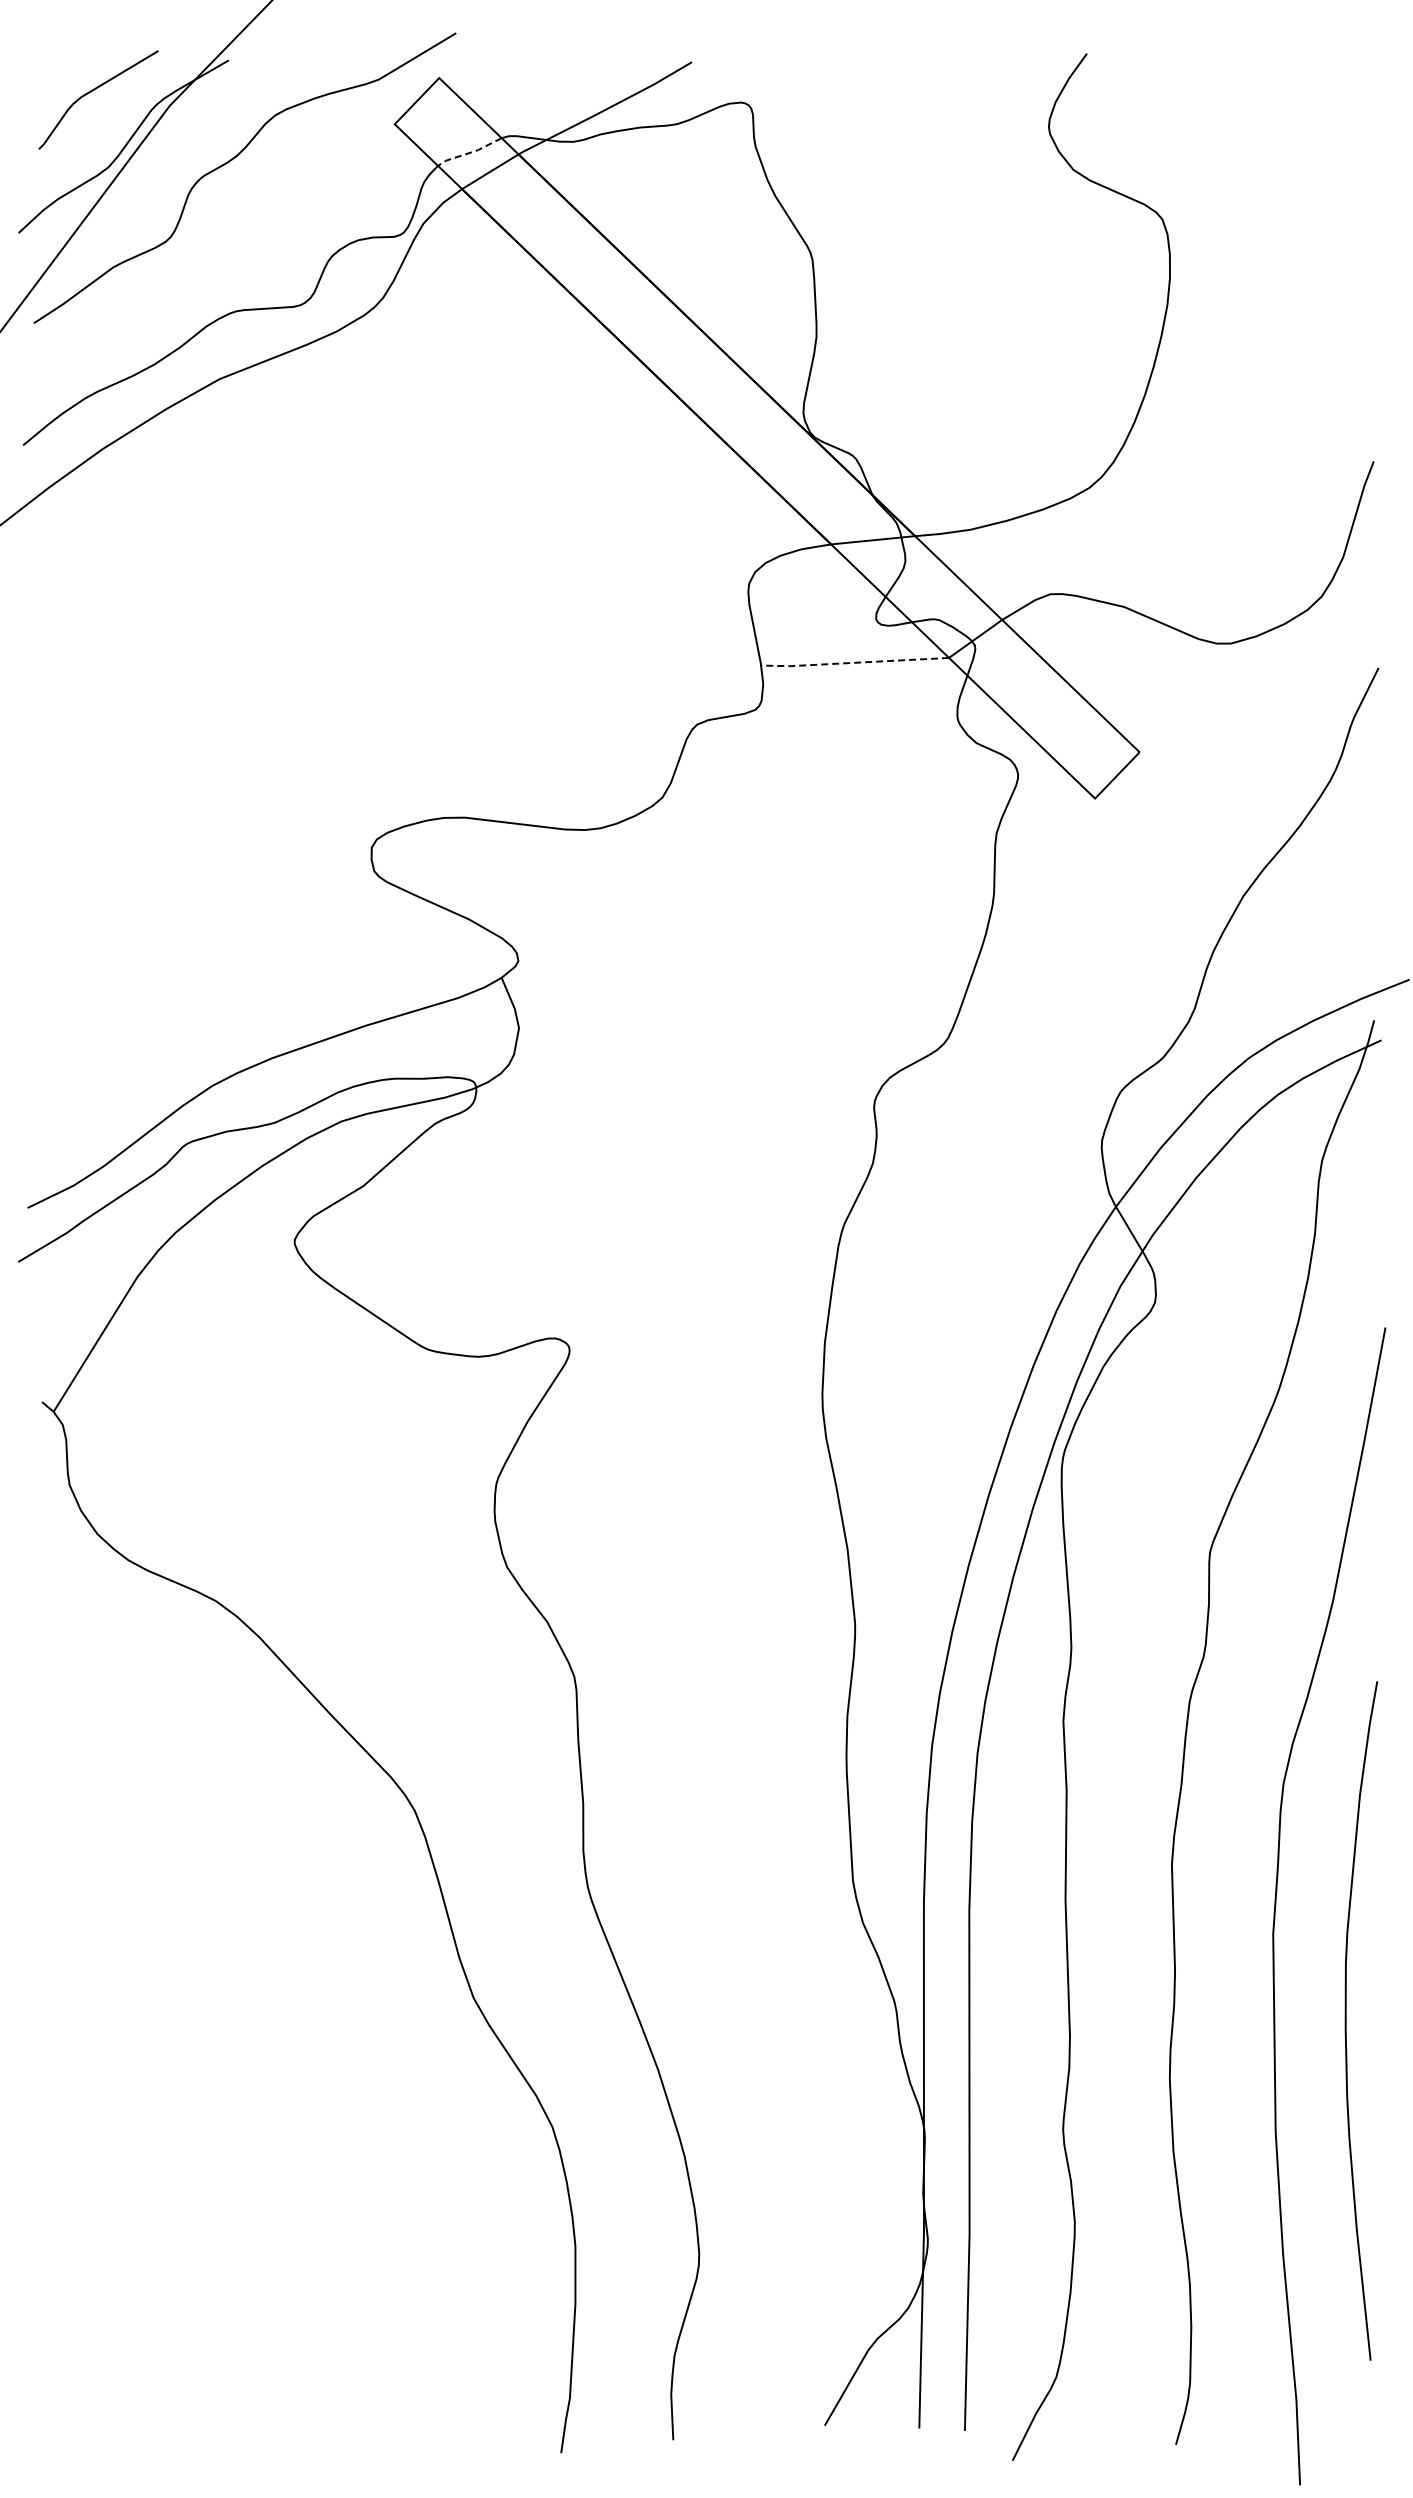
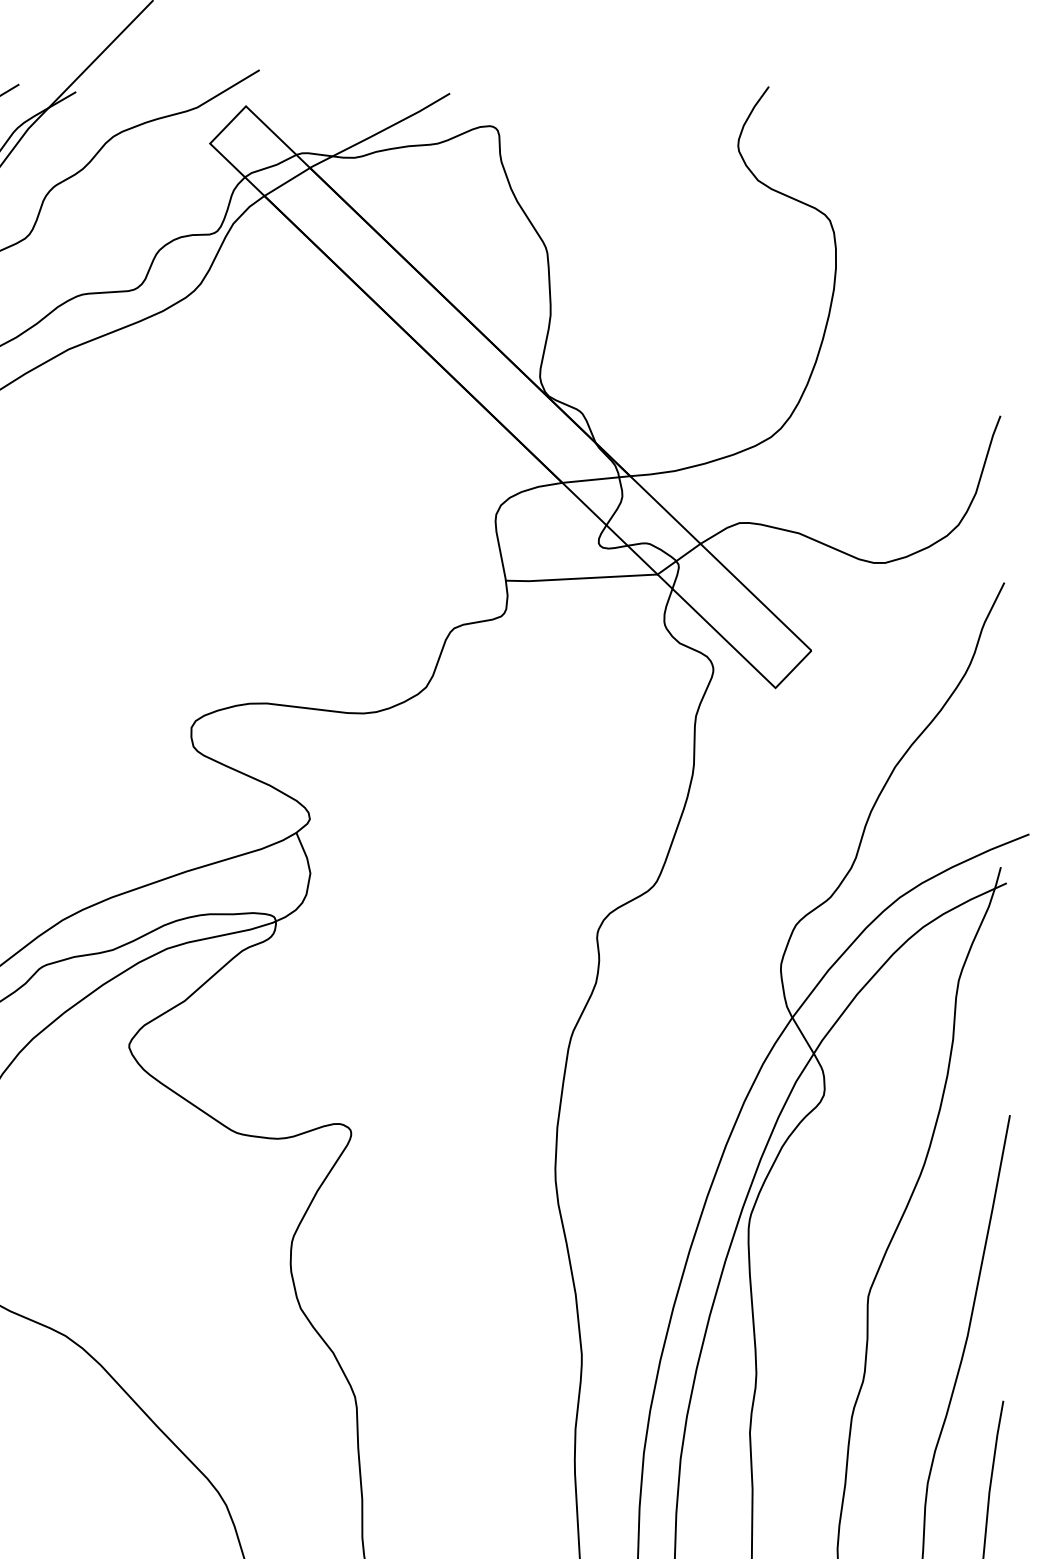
line: (469, 152) -> (270, 166), dashed -> solid
line: (854, 662) -> (581, 578), dashed -> solid

